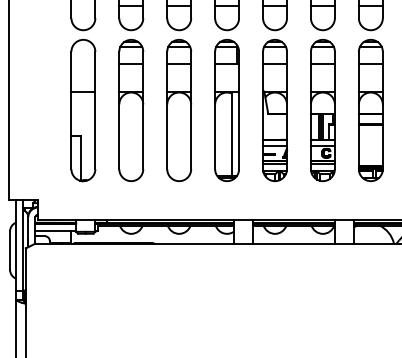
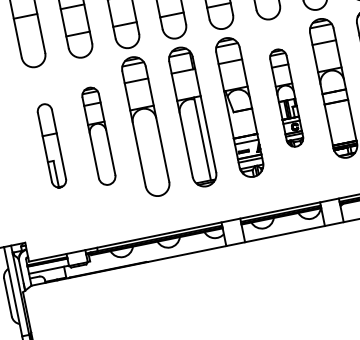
part: (83, 110) -> (52, 145), size x0.6
part: (131, 110) -> (99, 136), size x0.7
part: (322, 110) -> (286, 98), size x0.7

